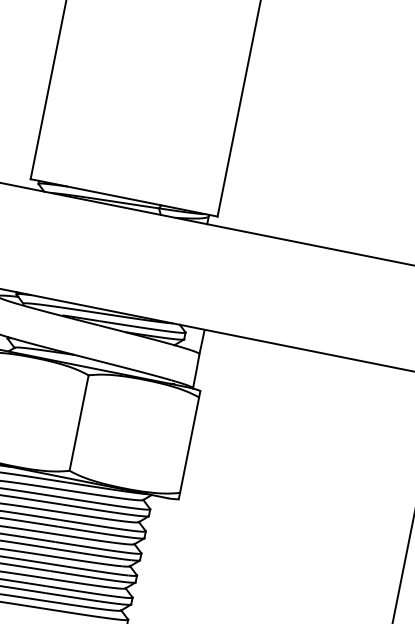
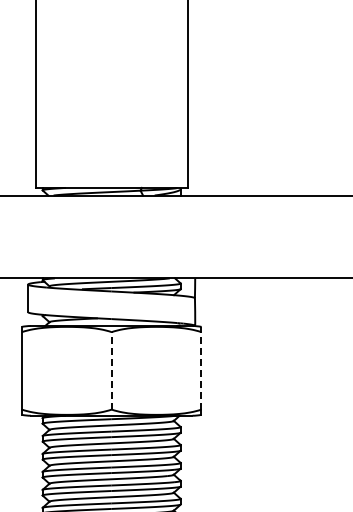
line: (78, 422) -> (111, 370), solid -> dashed
line: (190, 441) -> (201, 367), solid -> dashed

